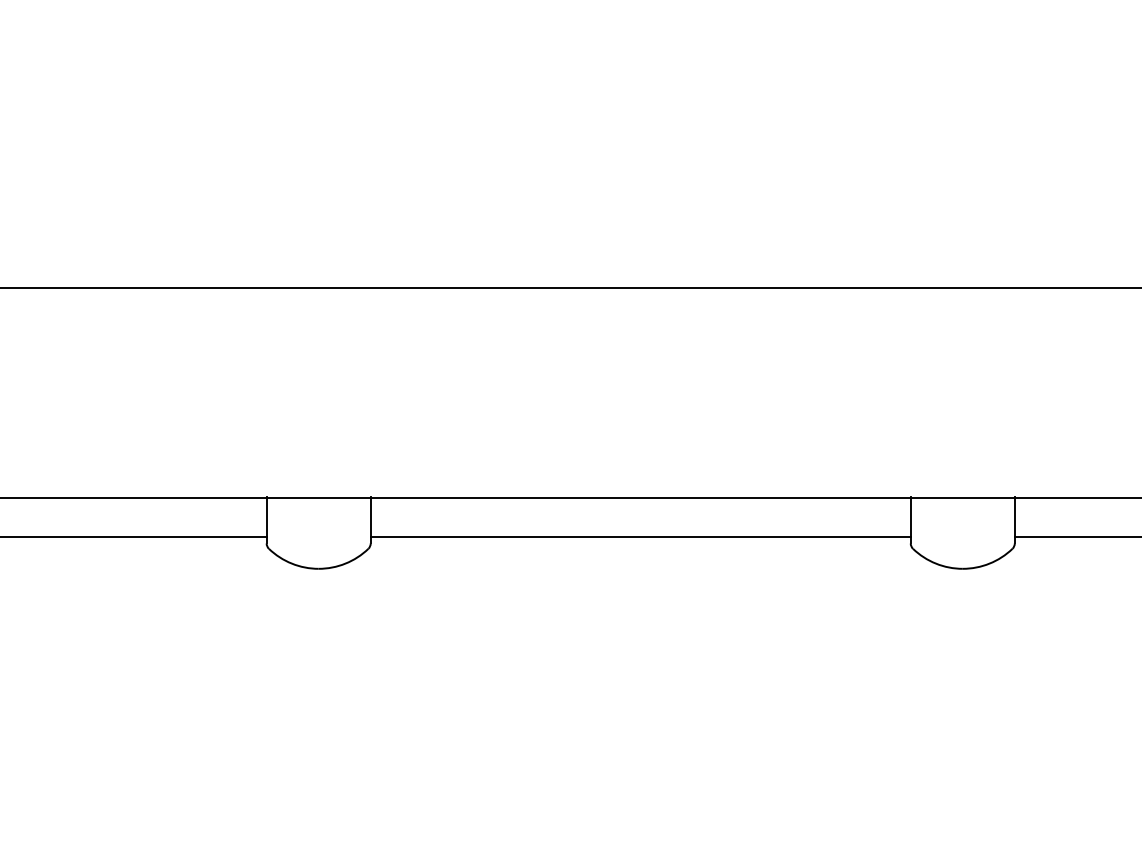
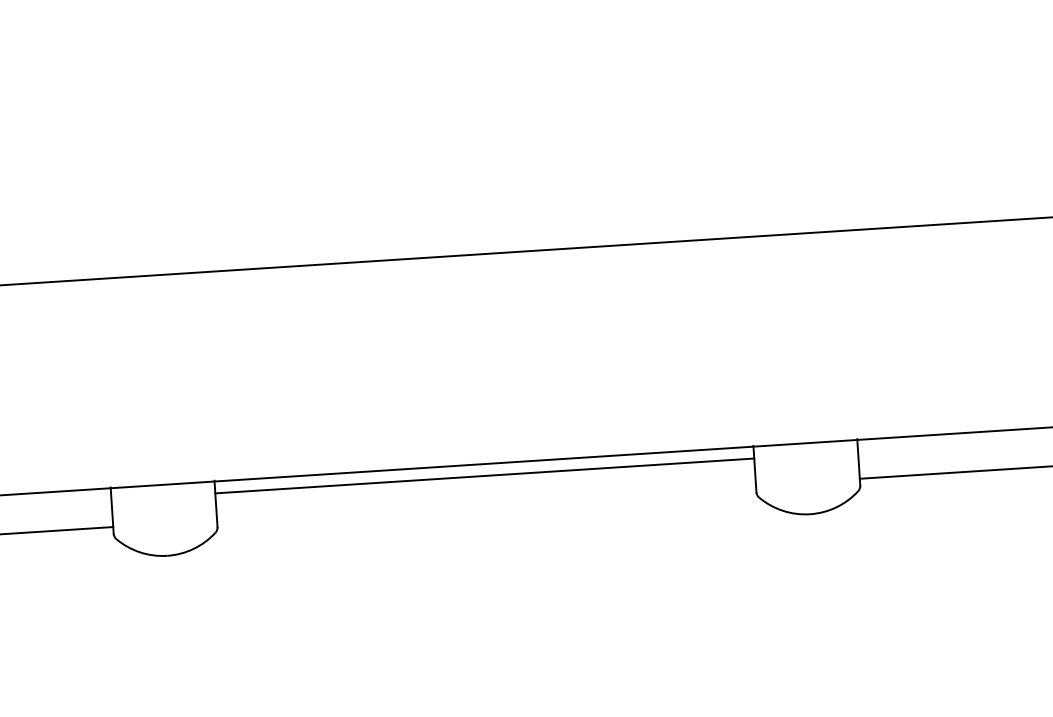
line: (640, 536) -> (484, 475), moved

